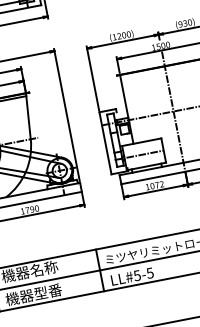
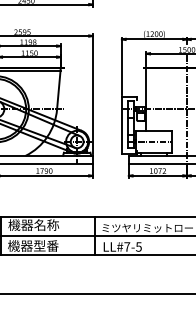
text: (137, 275) -> (127, 246), LL#5-5 -> LL#7-5

